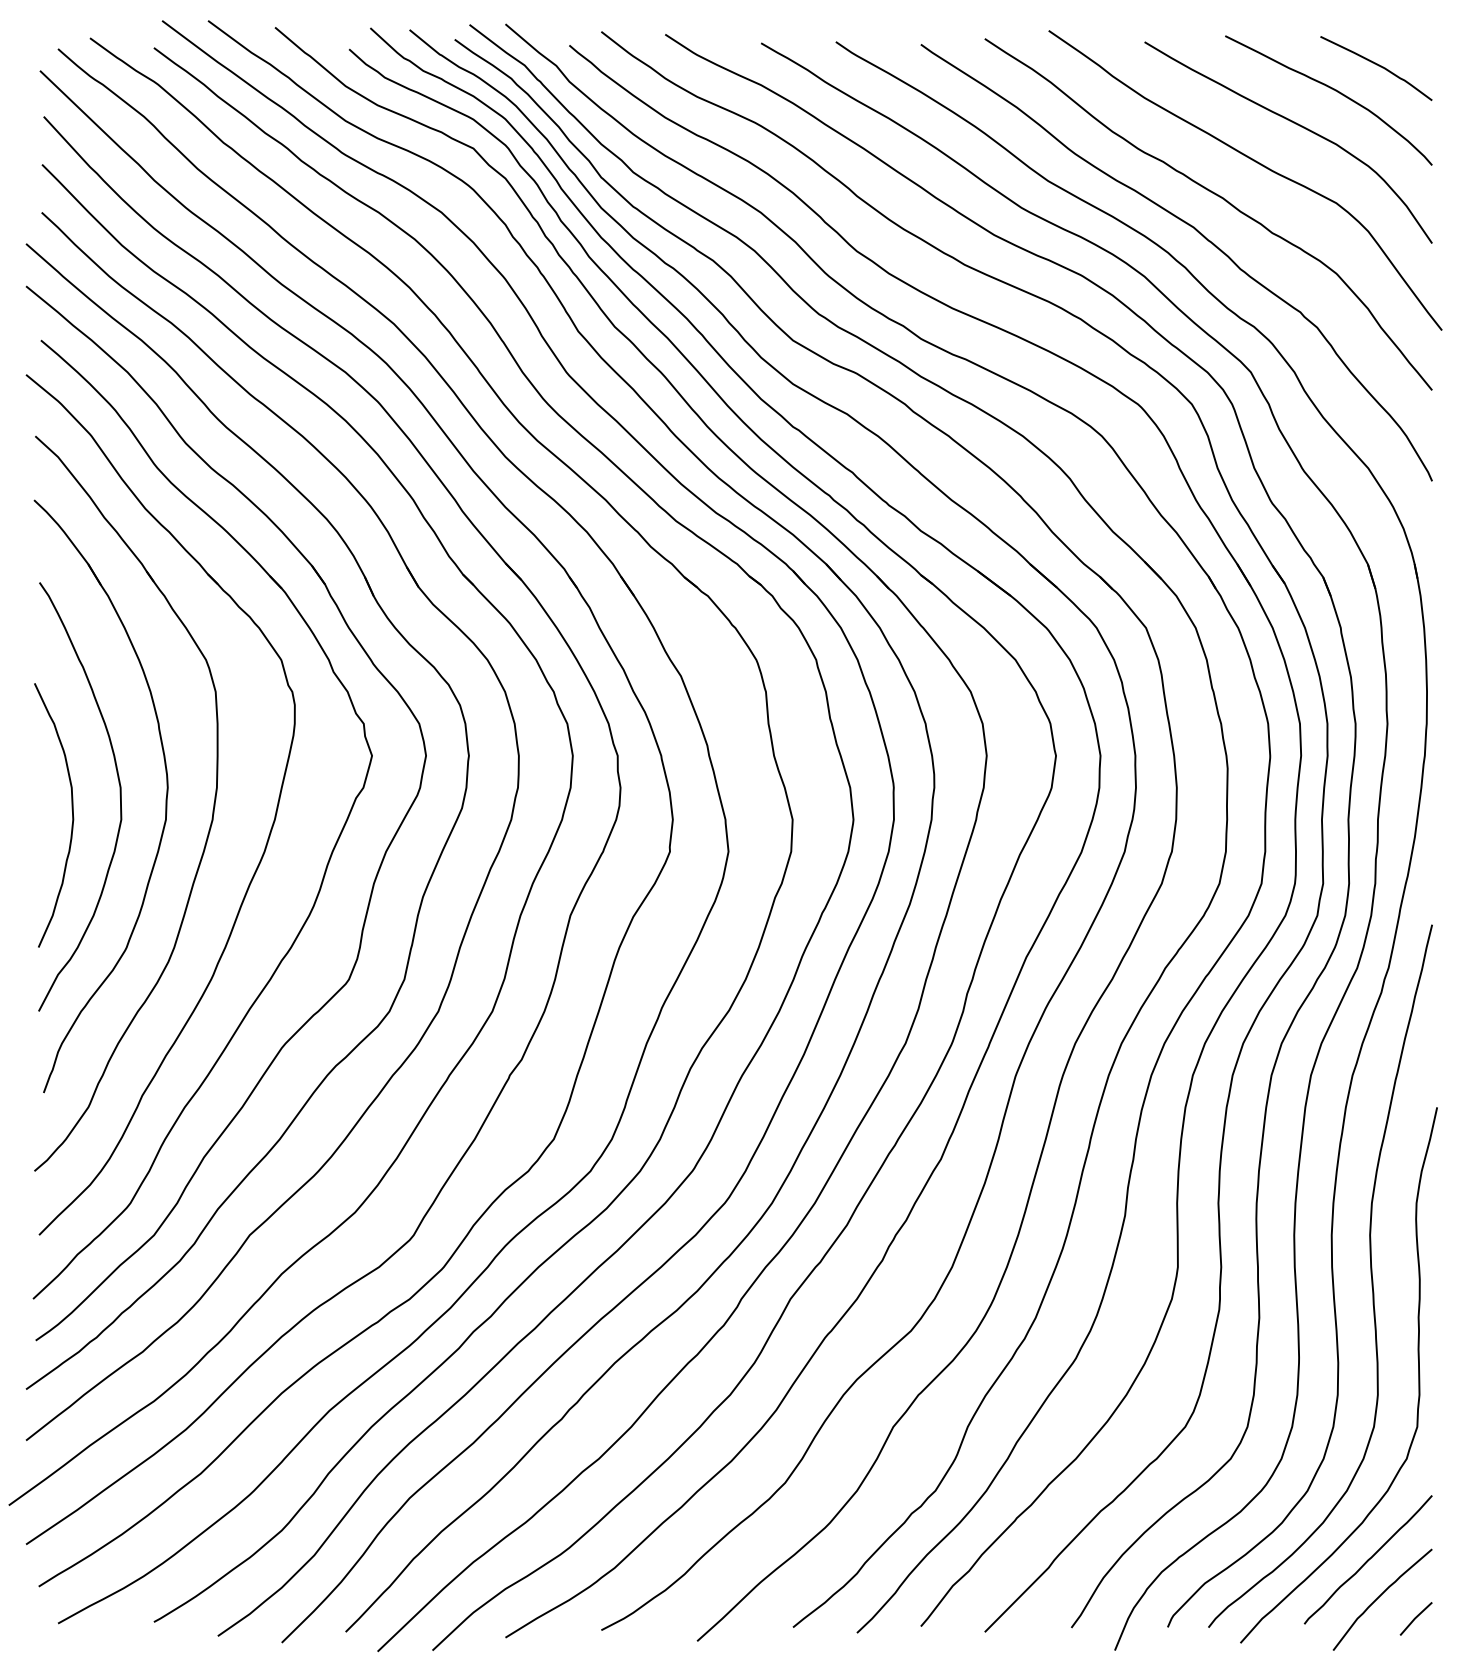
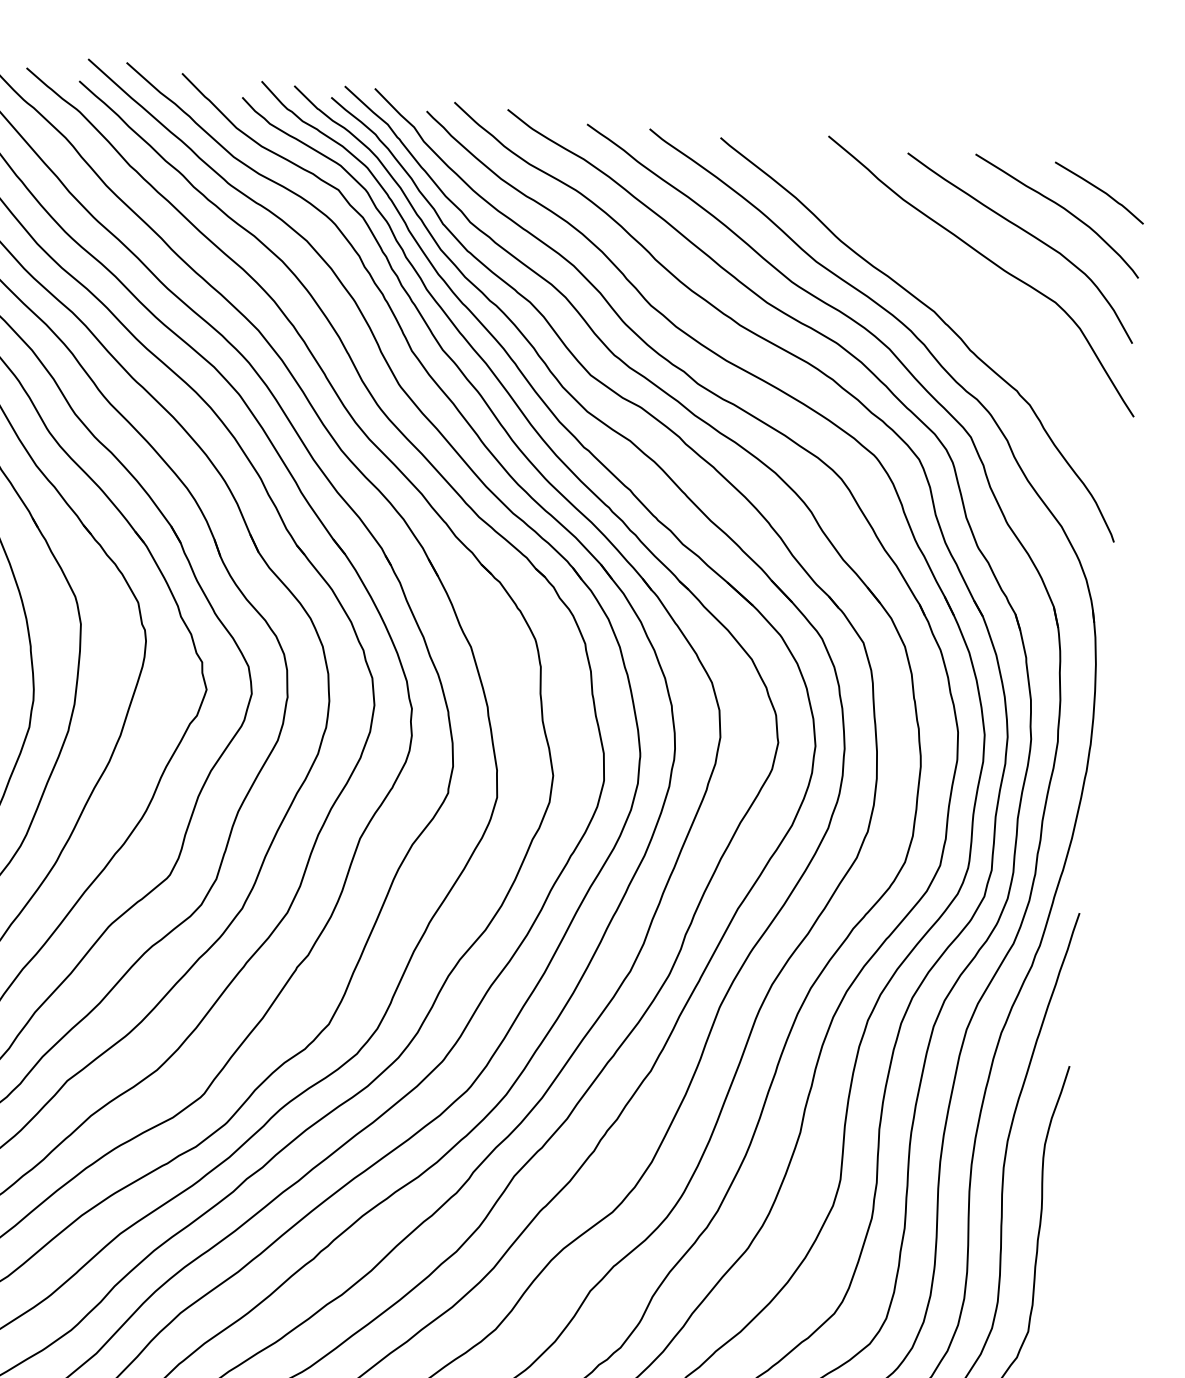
curve: (1217, 196) -> (956, 287), removed

